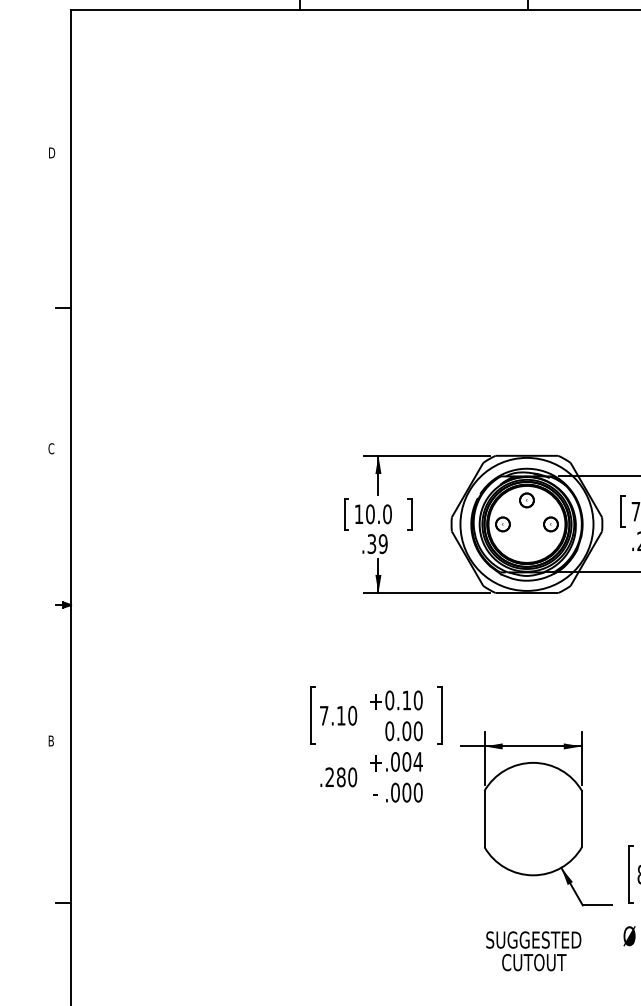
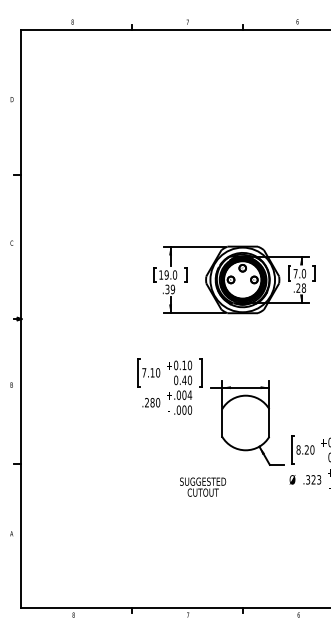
text: (369, 513) -> (166, 274), 10.0 -> 19.0
text: (407, 731) -> (184, 380), 0.00 -> 0.40
text: (534, 949) -> (203, 486), moved

